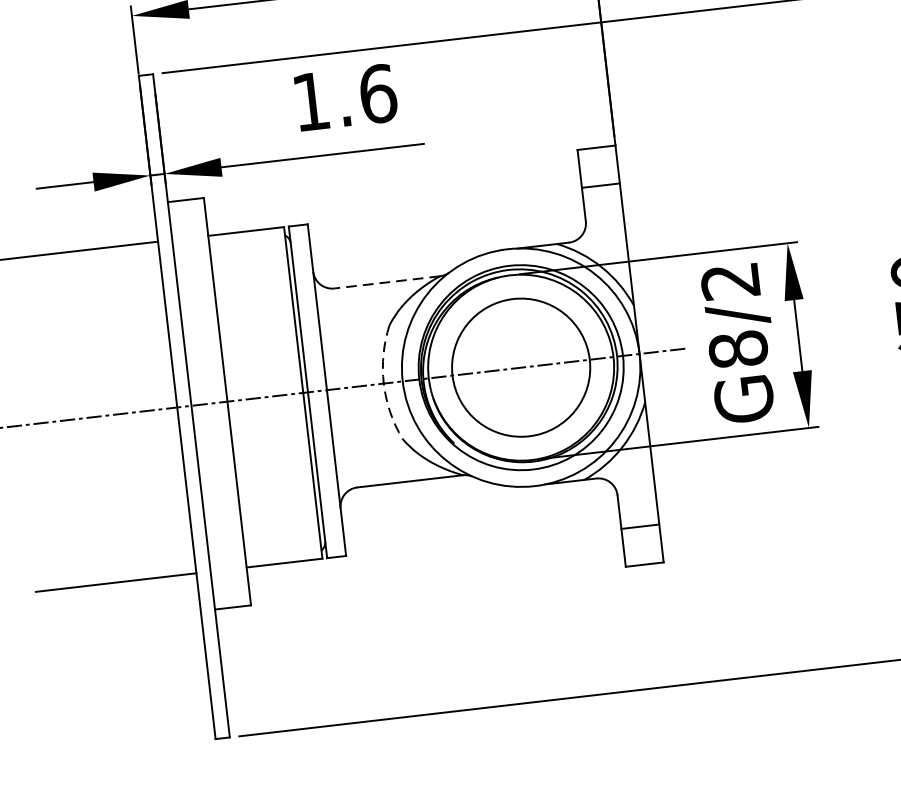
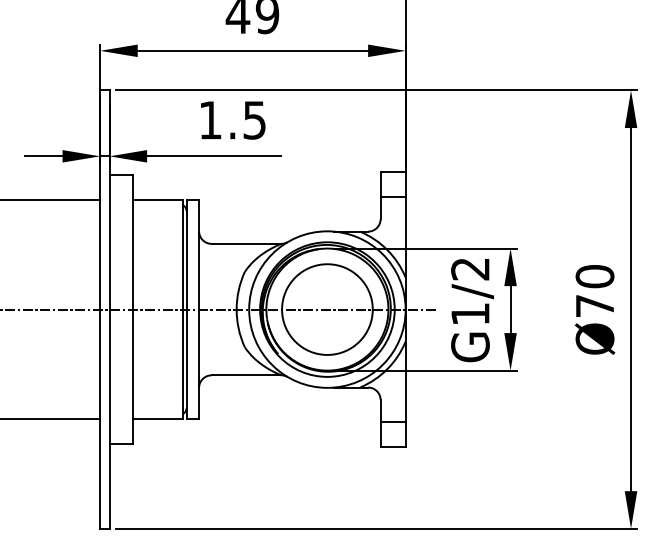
text: (377, 92) -> (254, 119), 1.6 -> 1.5
line: (387, 281) -> (246, 243), dashed -> solid
text: (738, 348) -> (470, 313), G8/2 -> G1/2
arc: (383, 383) -> (236, 309), dashed -> solid

